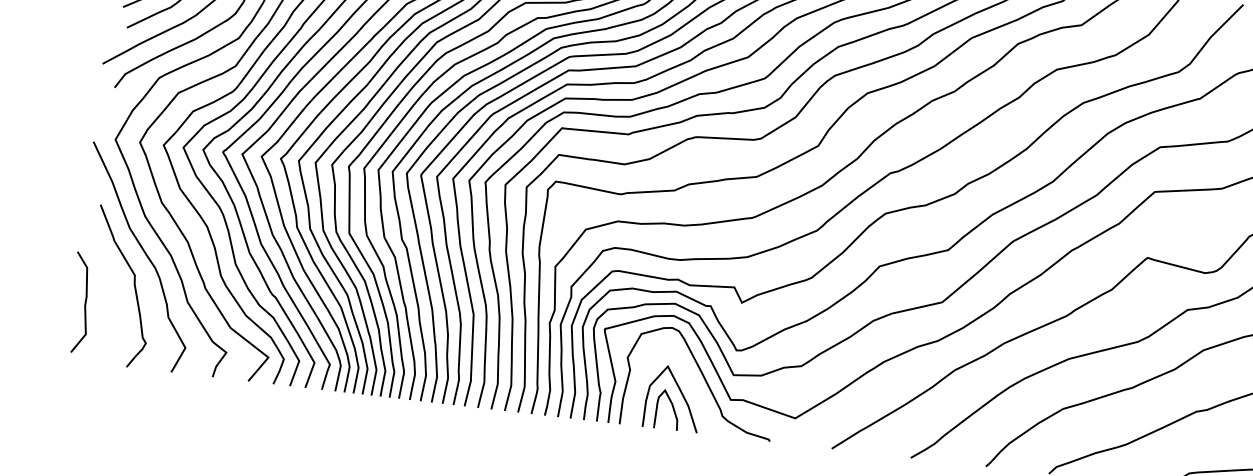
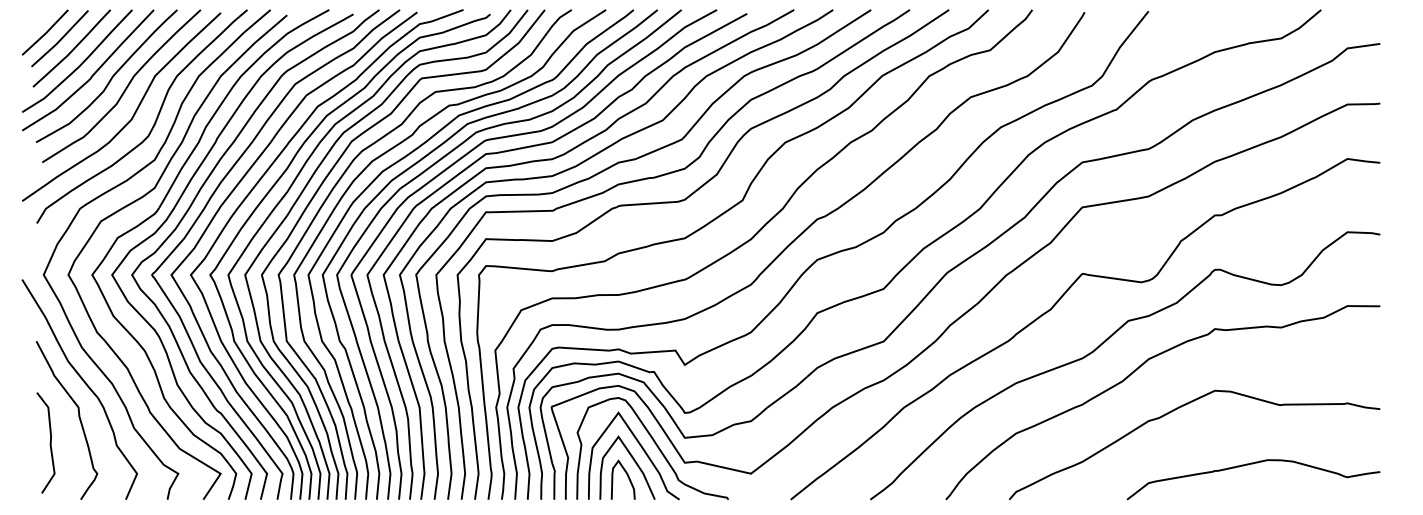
curve: (84, 302) -> (49, 442), moved
curve: (689, 380) -> (641, 448), added

